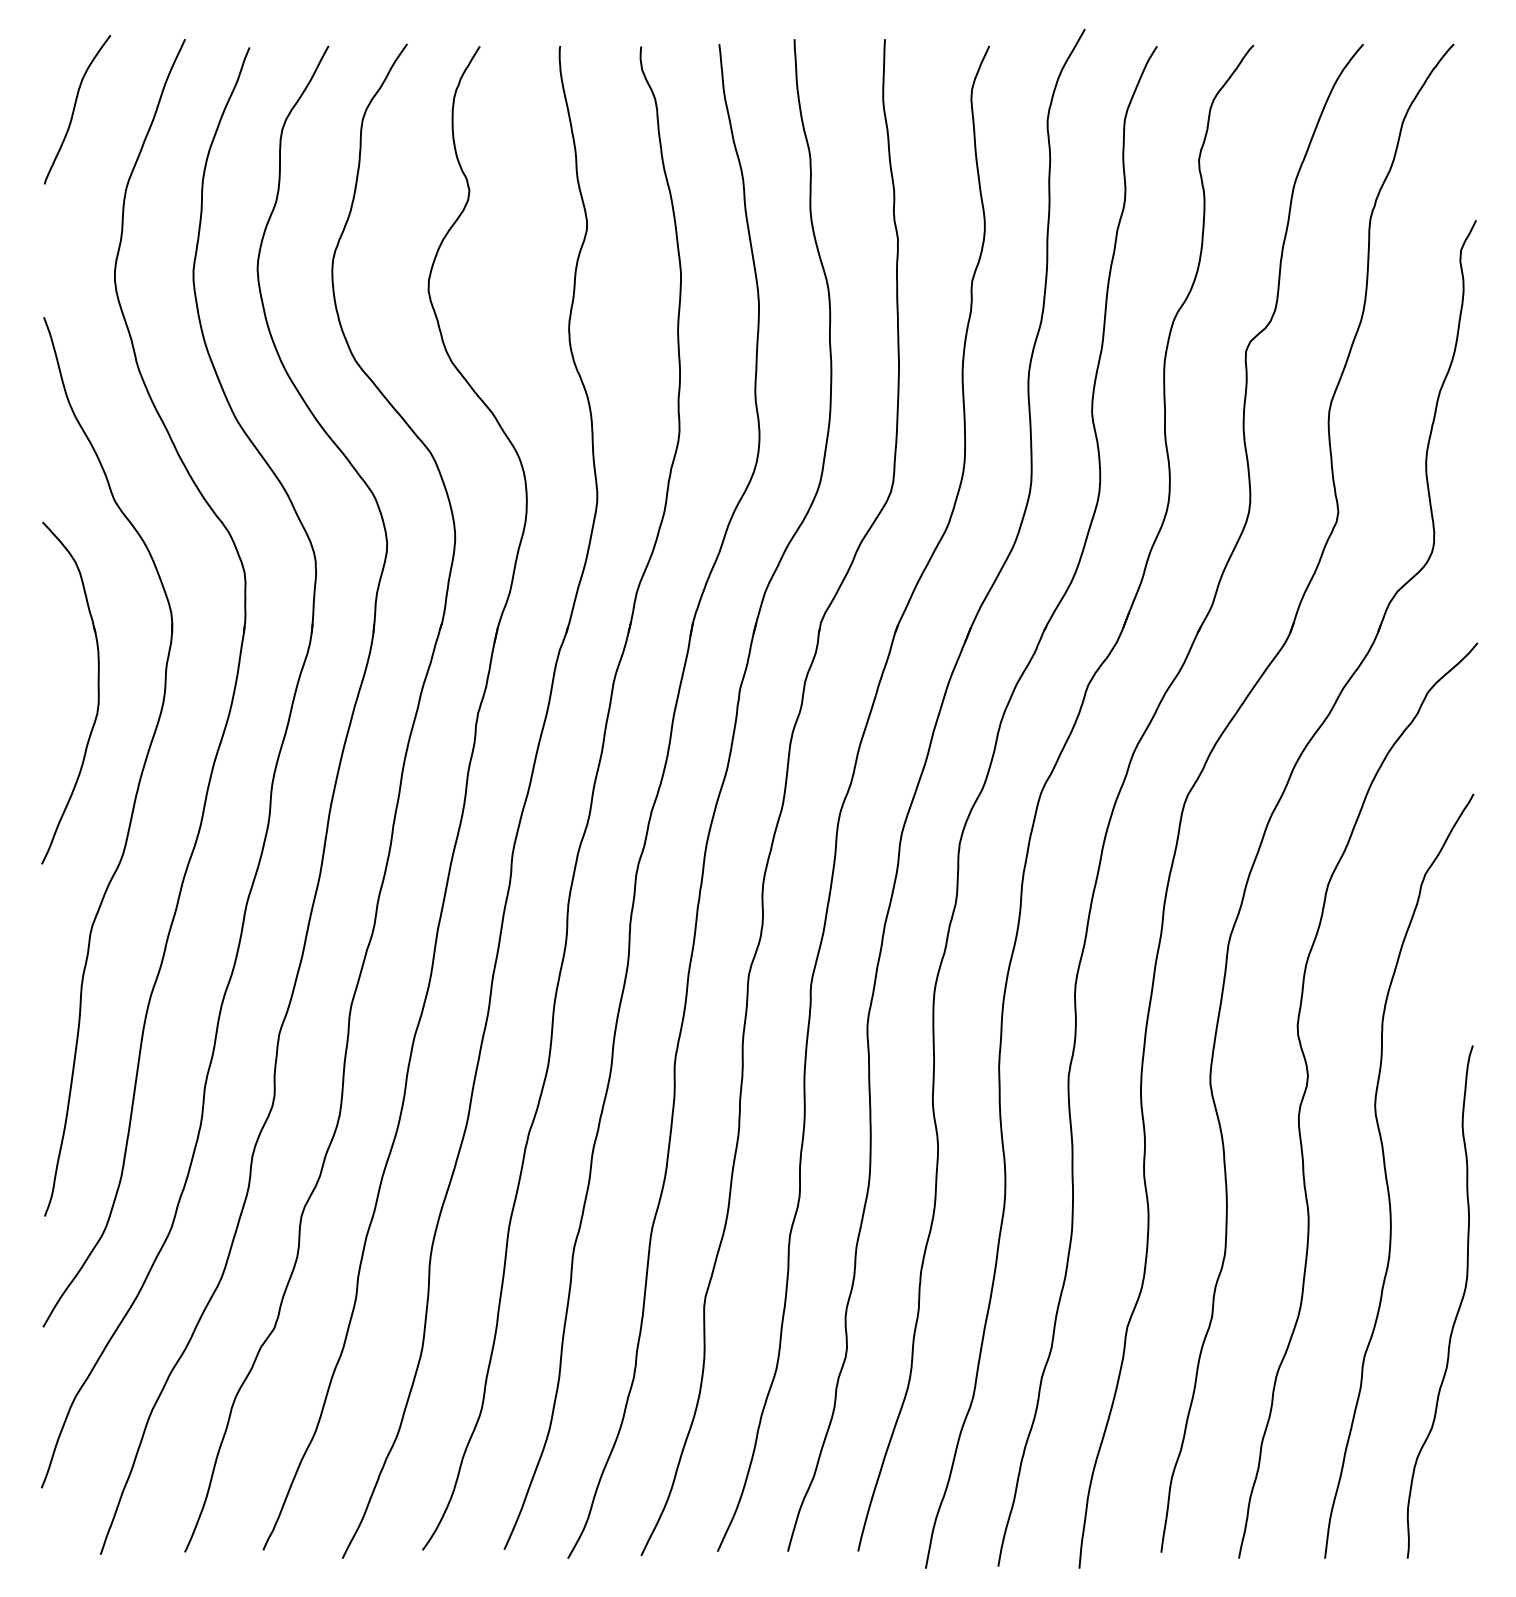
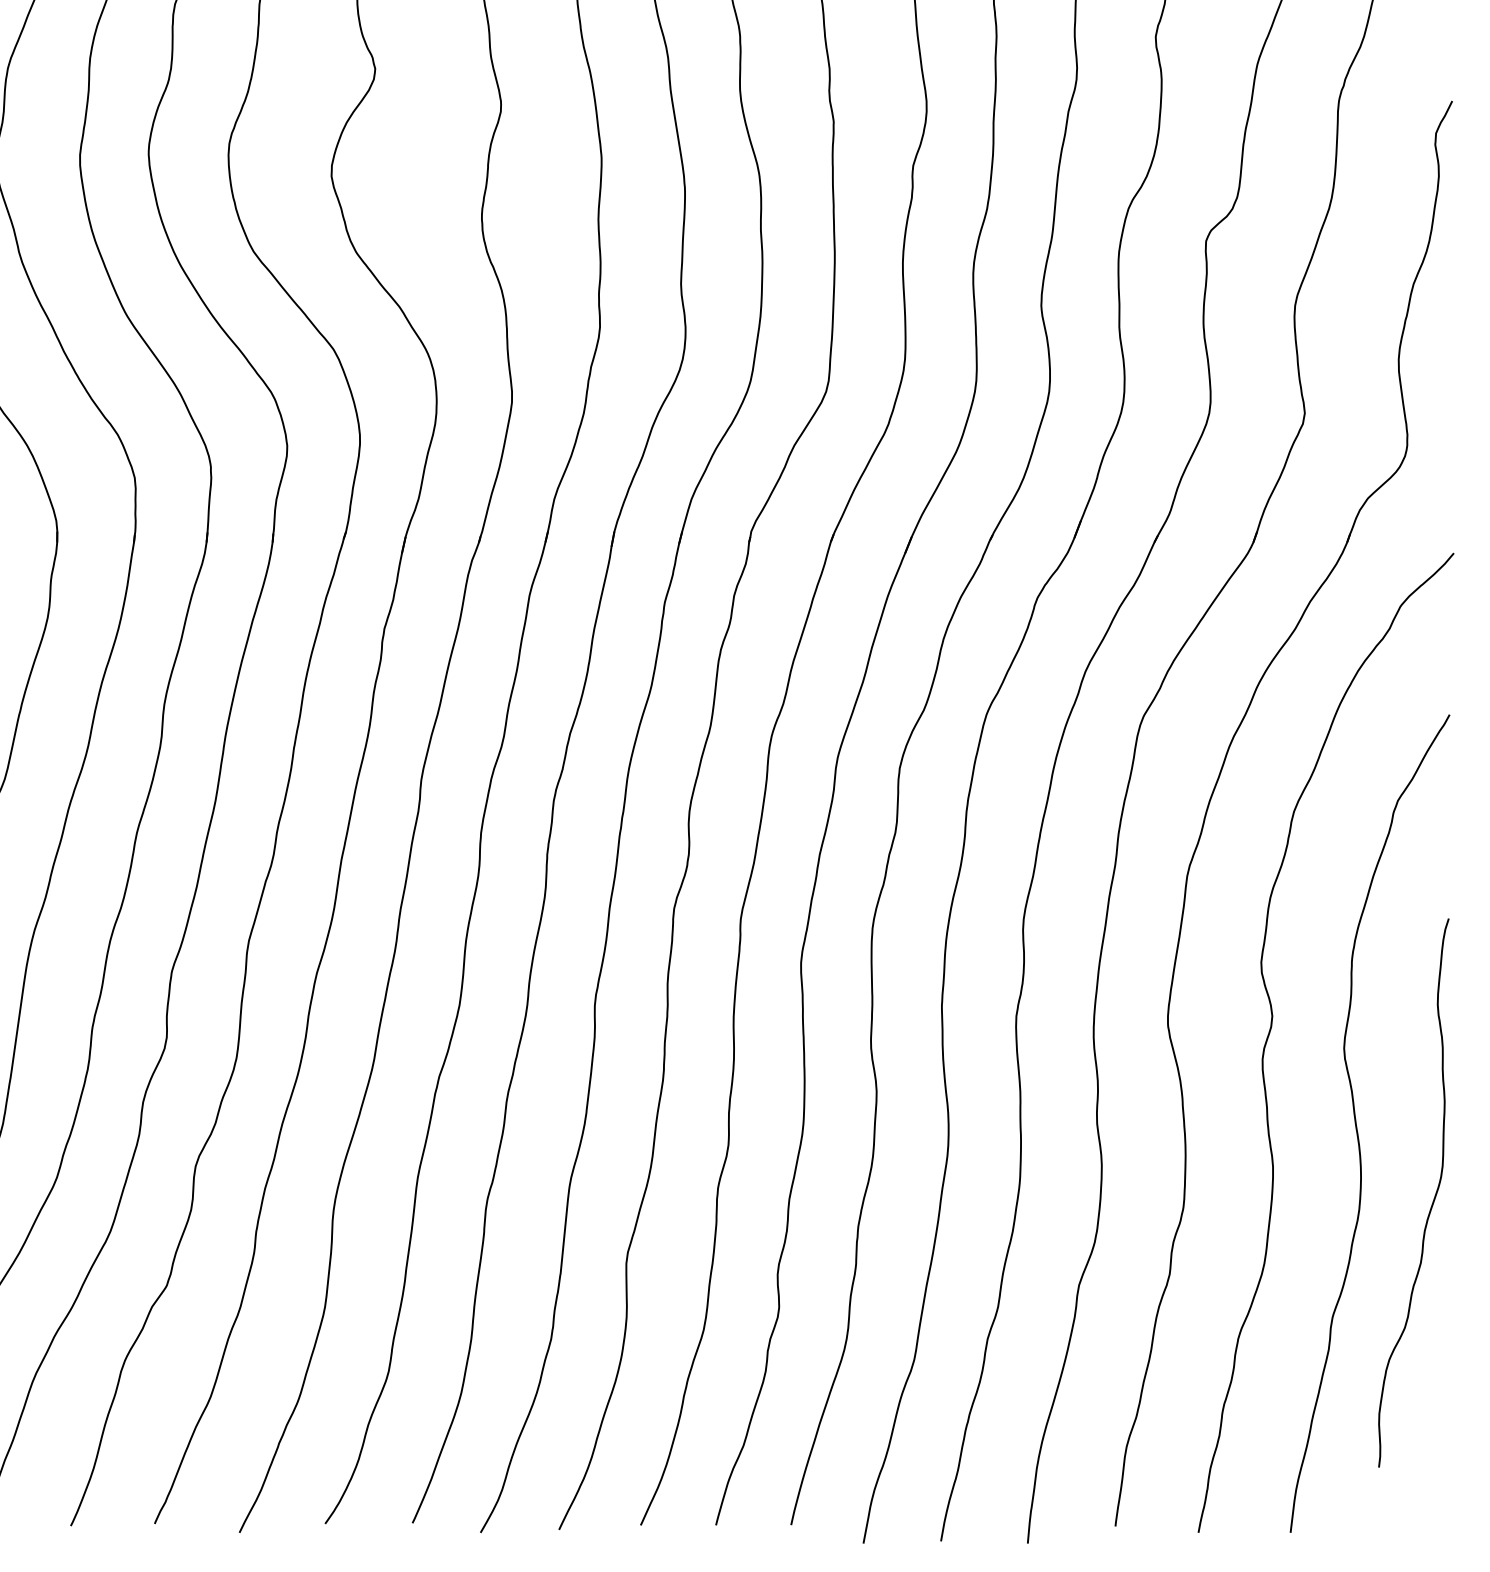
curve: (1458, 1307) -> (1433, 1198), moved

